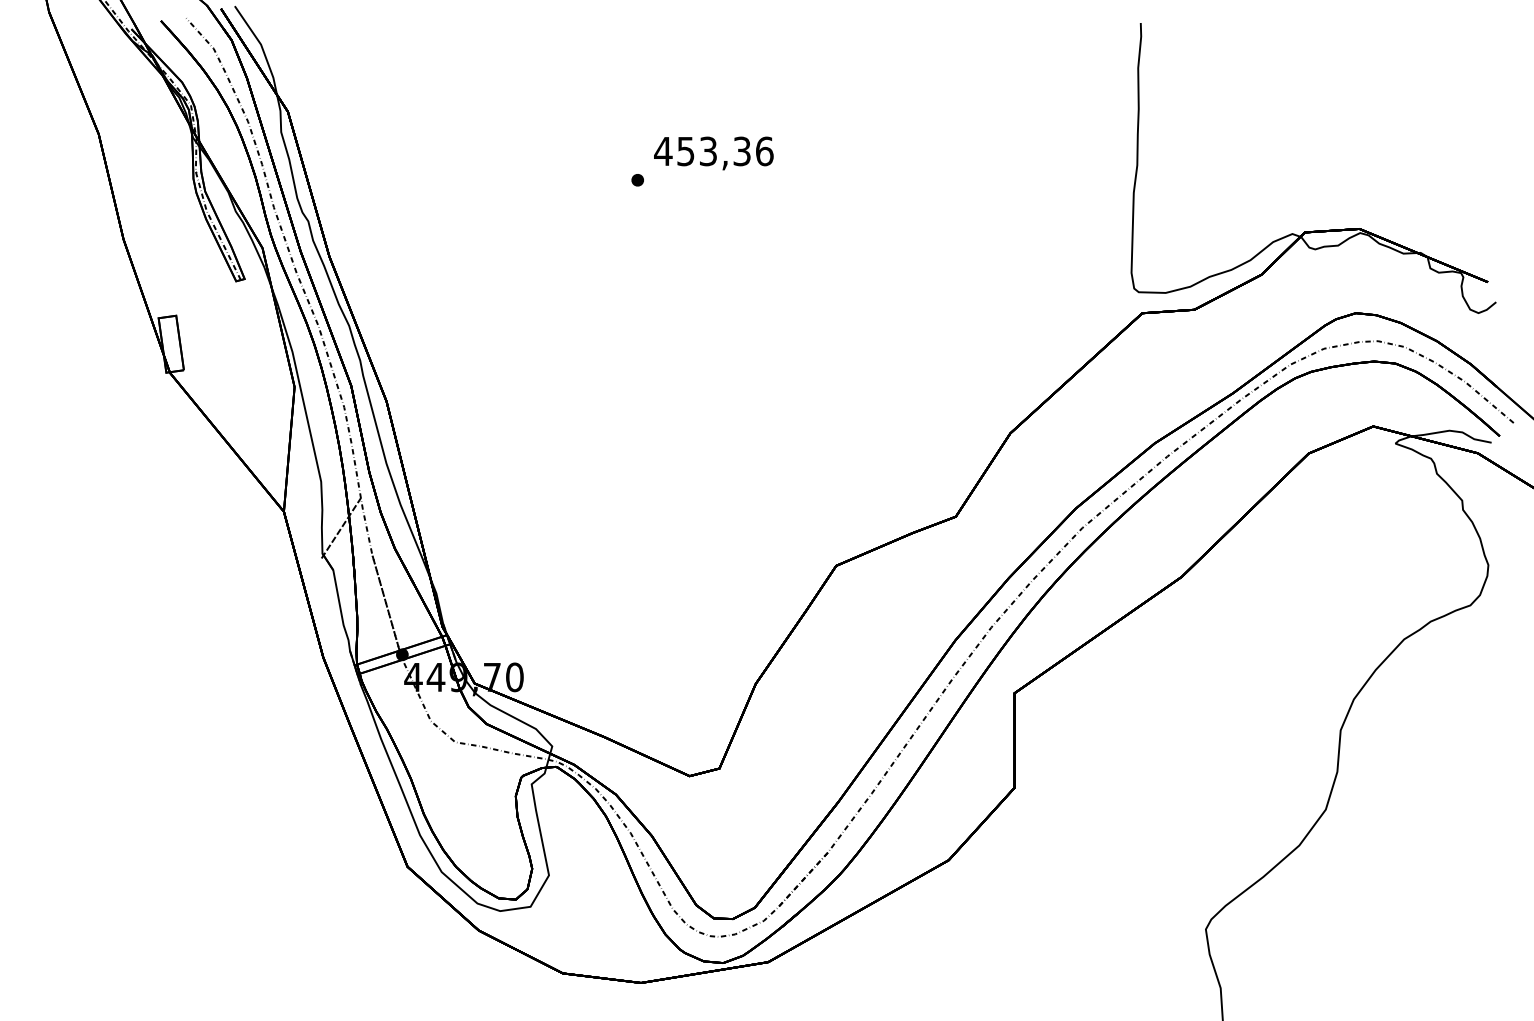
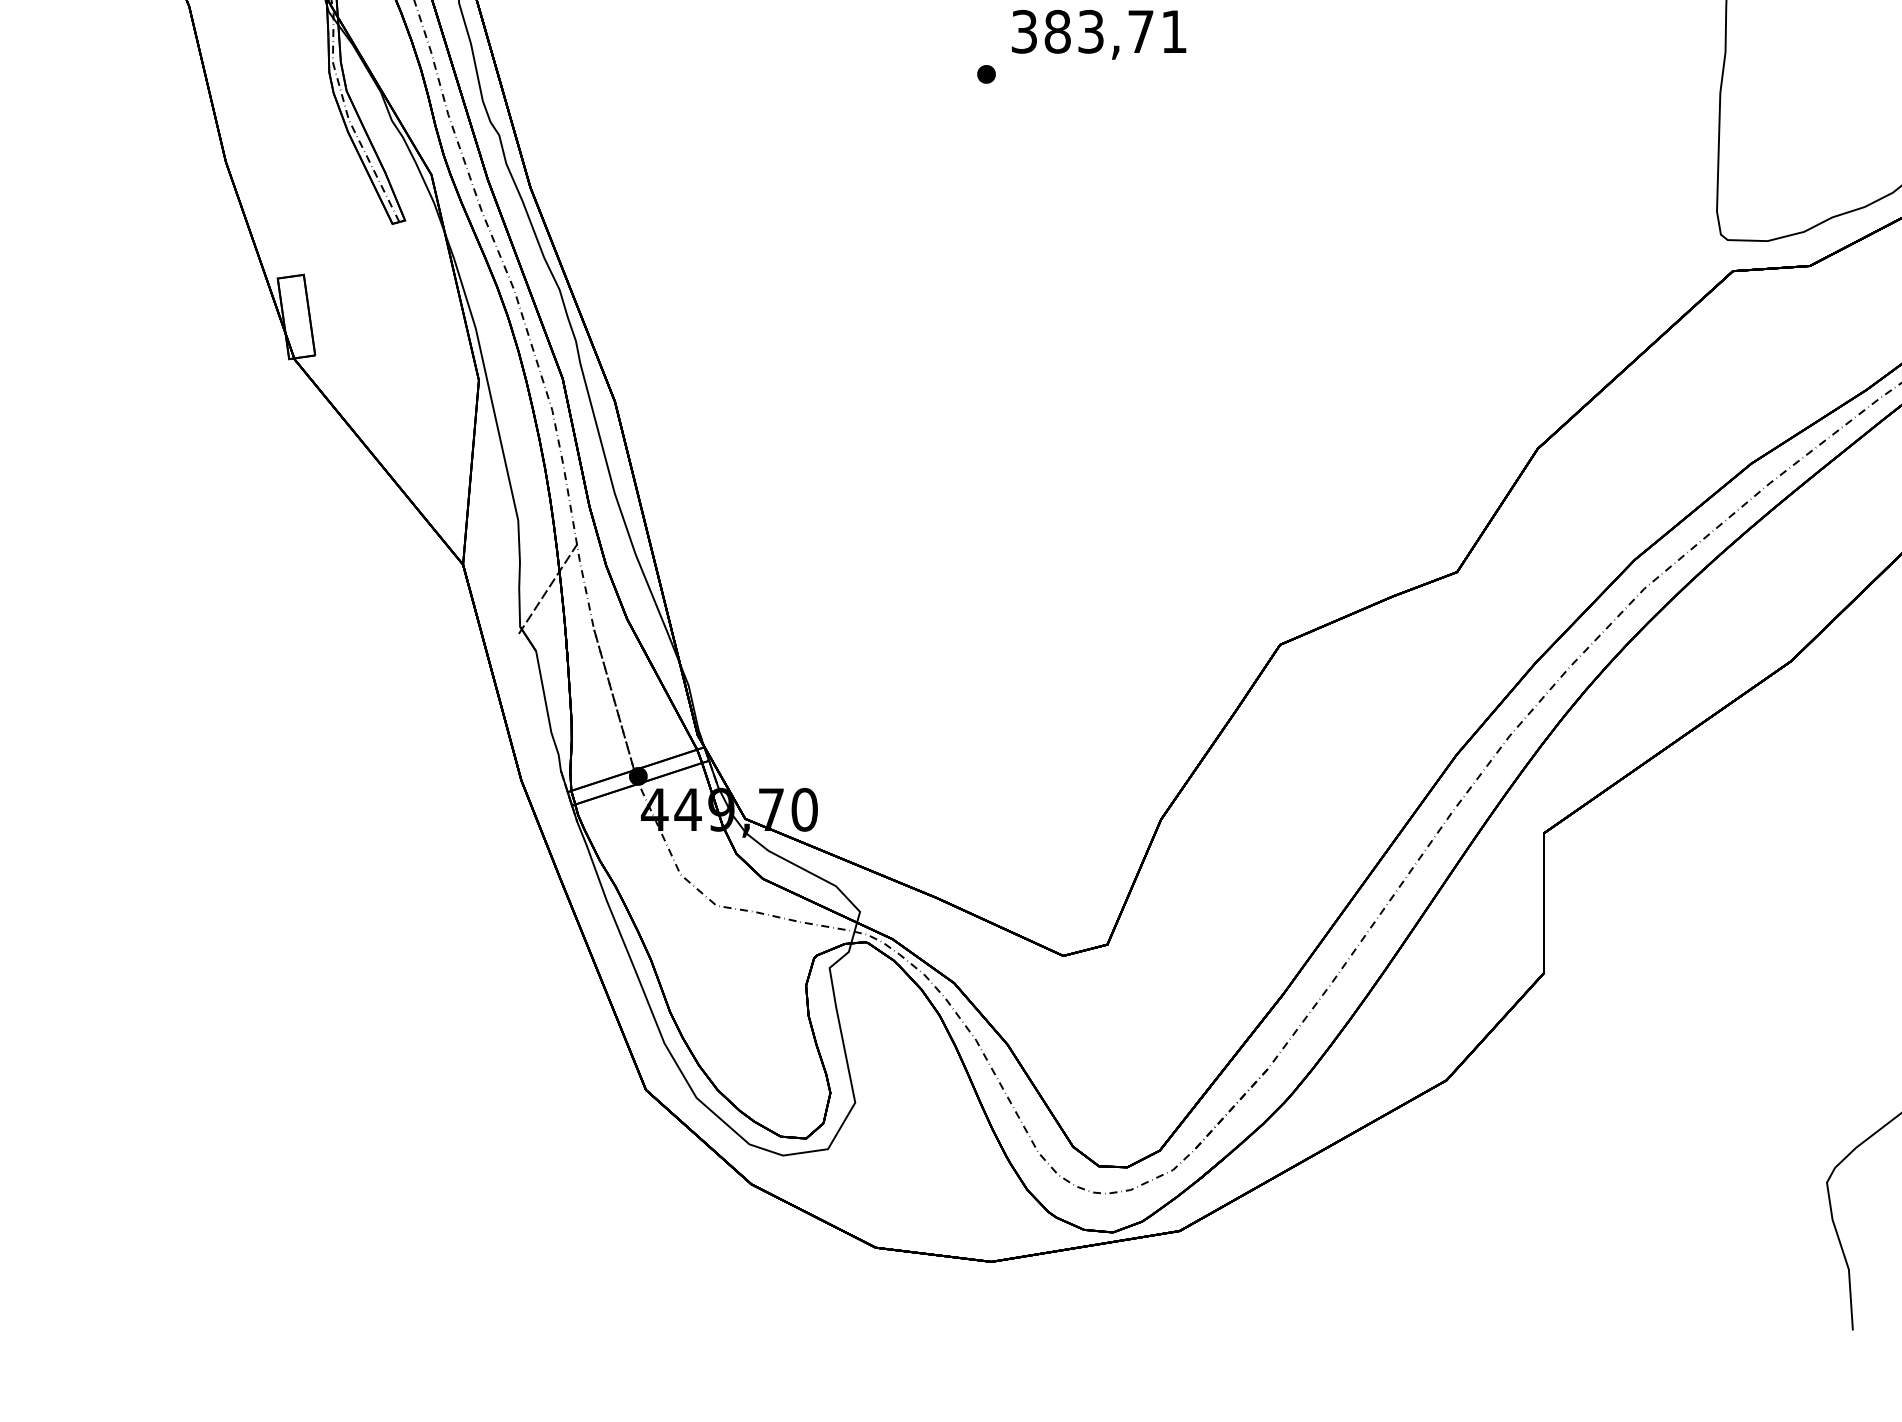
text: (713, 151) -> (1098, 31), 453,36 -> 383,71

